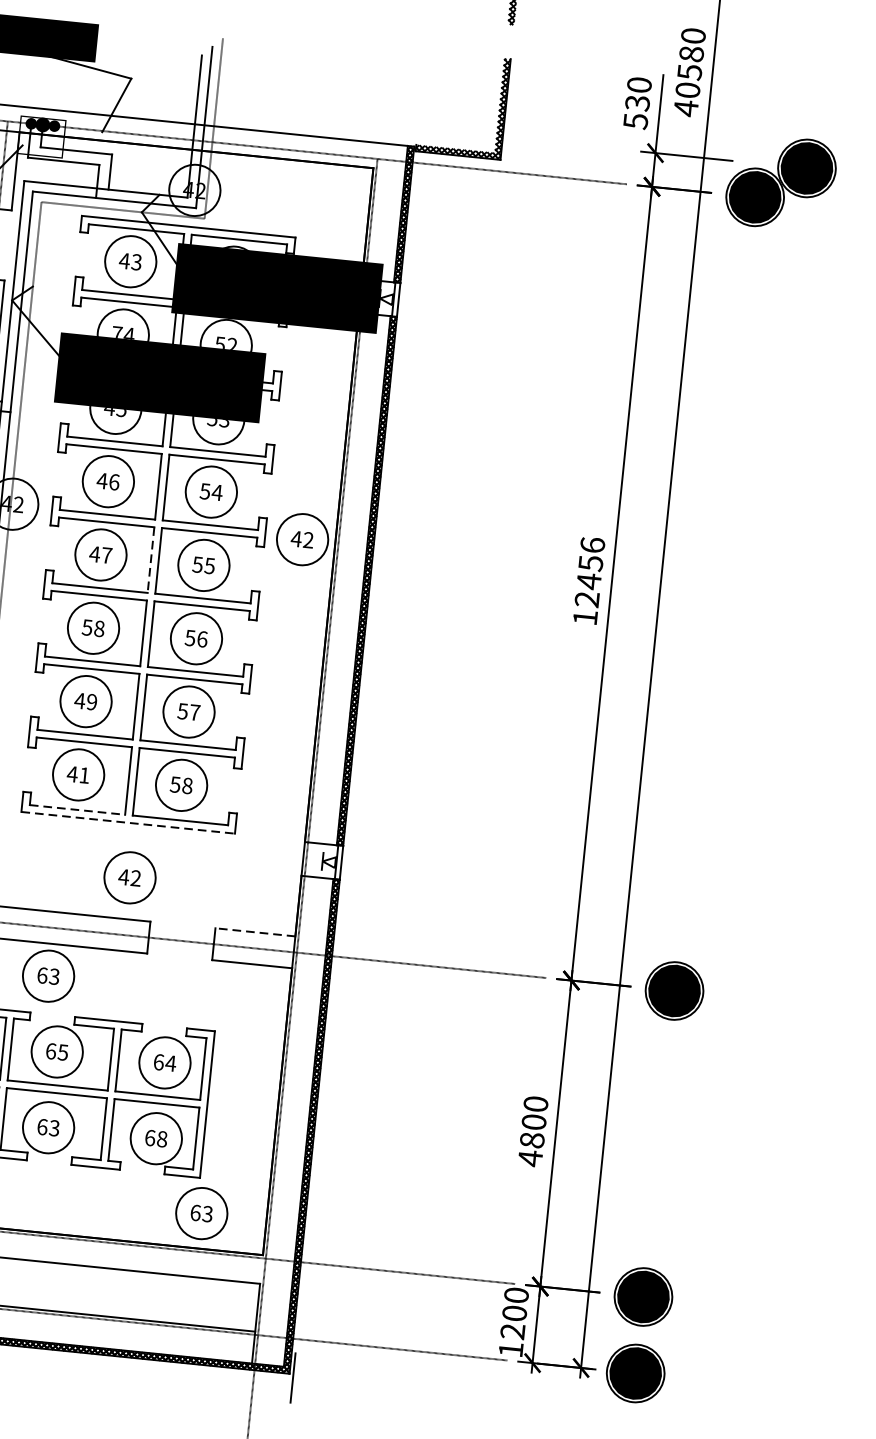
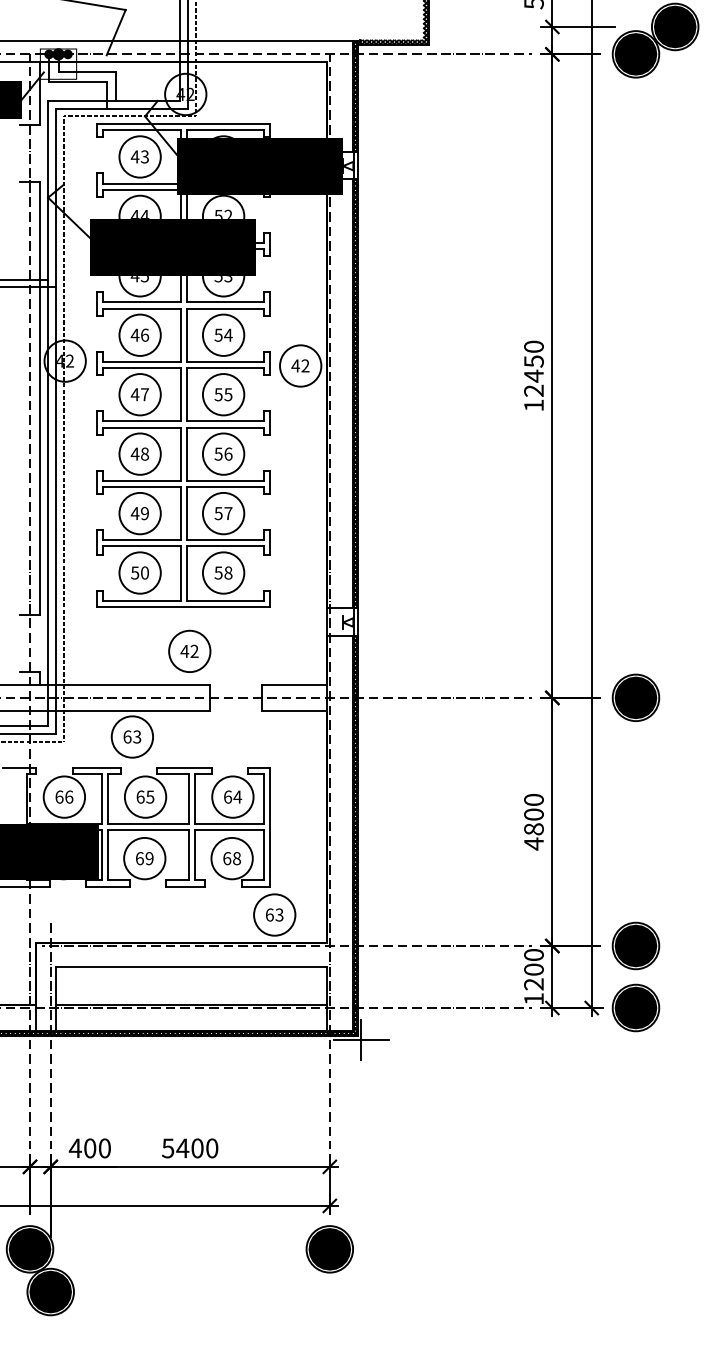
text: (116, 332) -> (134, 214), 74 -> 44
text: (592, 544) -> (533, 346), 12456 -> 12450
line: (150, 559) -> (180, 394), dashed -> solid
text: (86, 626) -> (134, 453), 58 -> 48
text: (77, 774) -> (139, 572), 41 -> 50
line: (77, 810) -> (142, 601), dashed -> solid
line: (127, 822) -> (183, 607), dashed -> solid
line: (255, 931) -> (294, 684), dashed -> solid
text: (54, 1128) -> (149, 858), 63 -> 69
line: (293, 1377) -> (361, 1039), added

